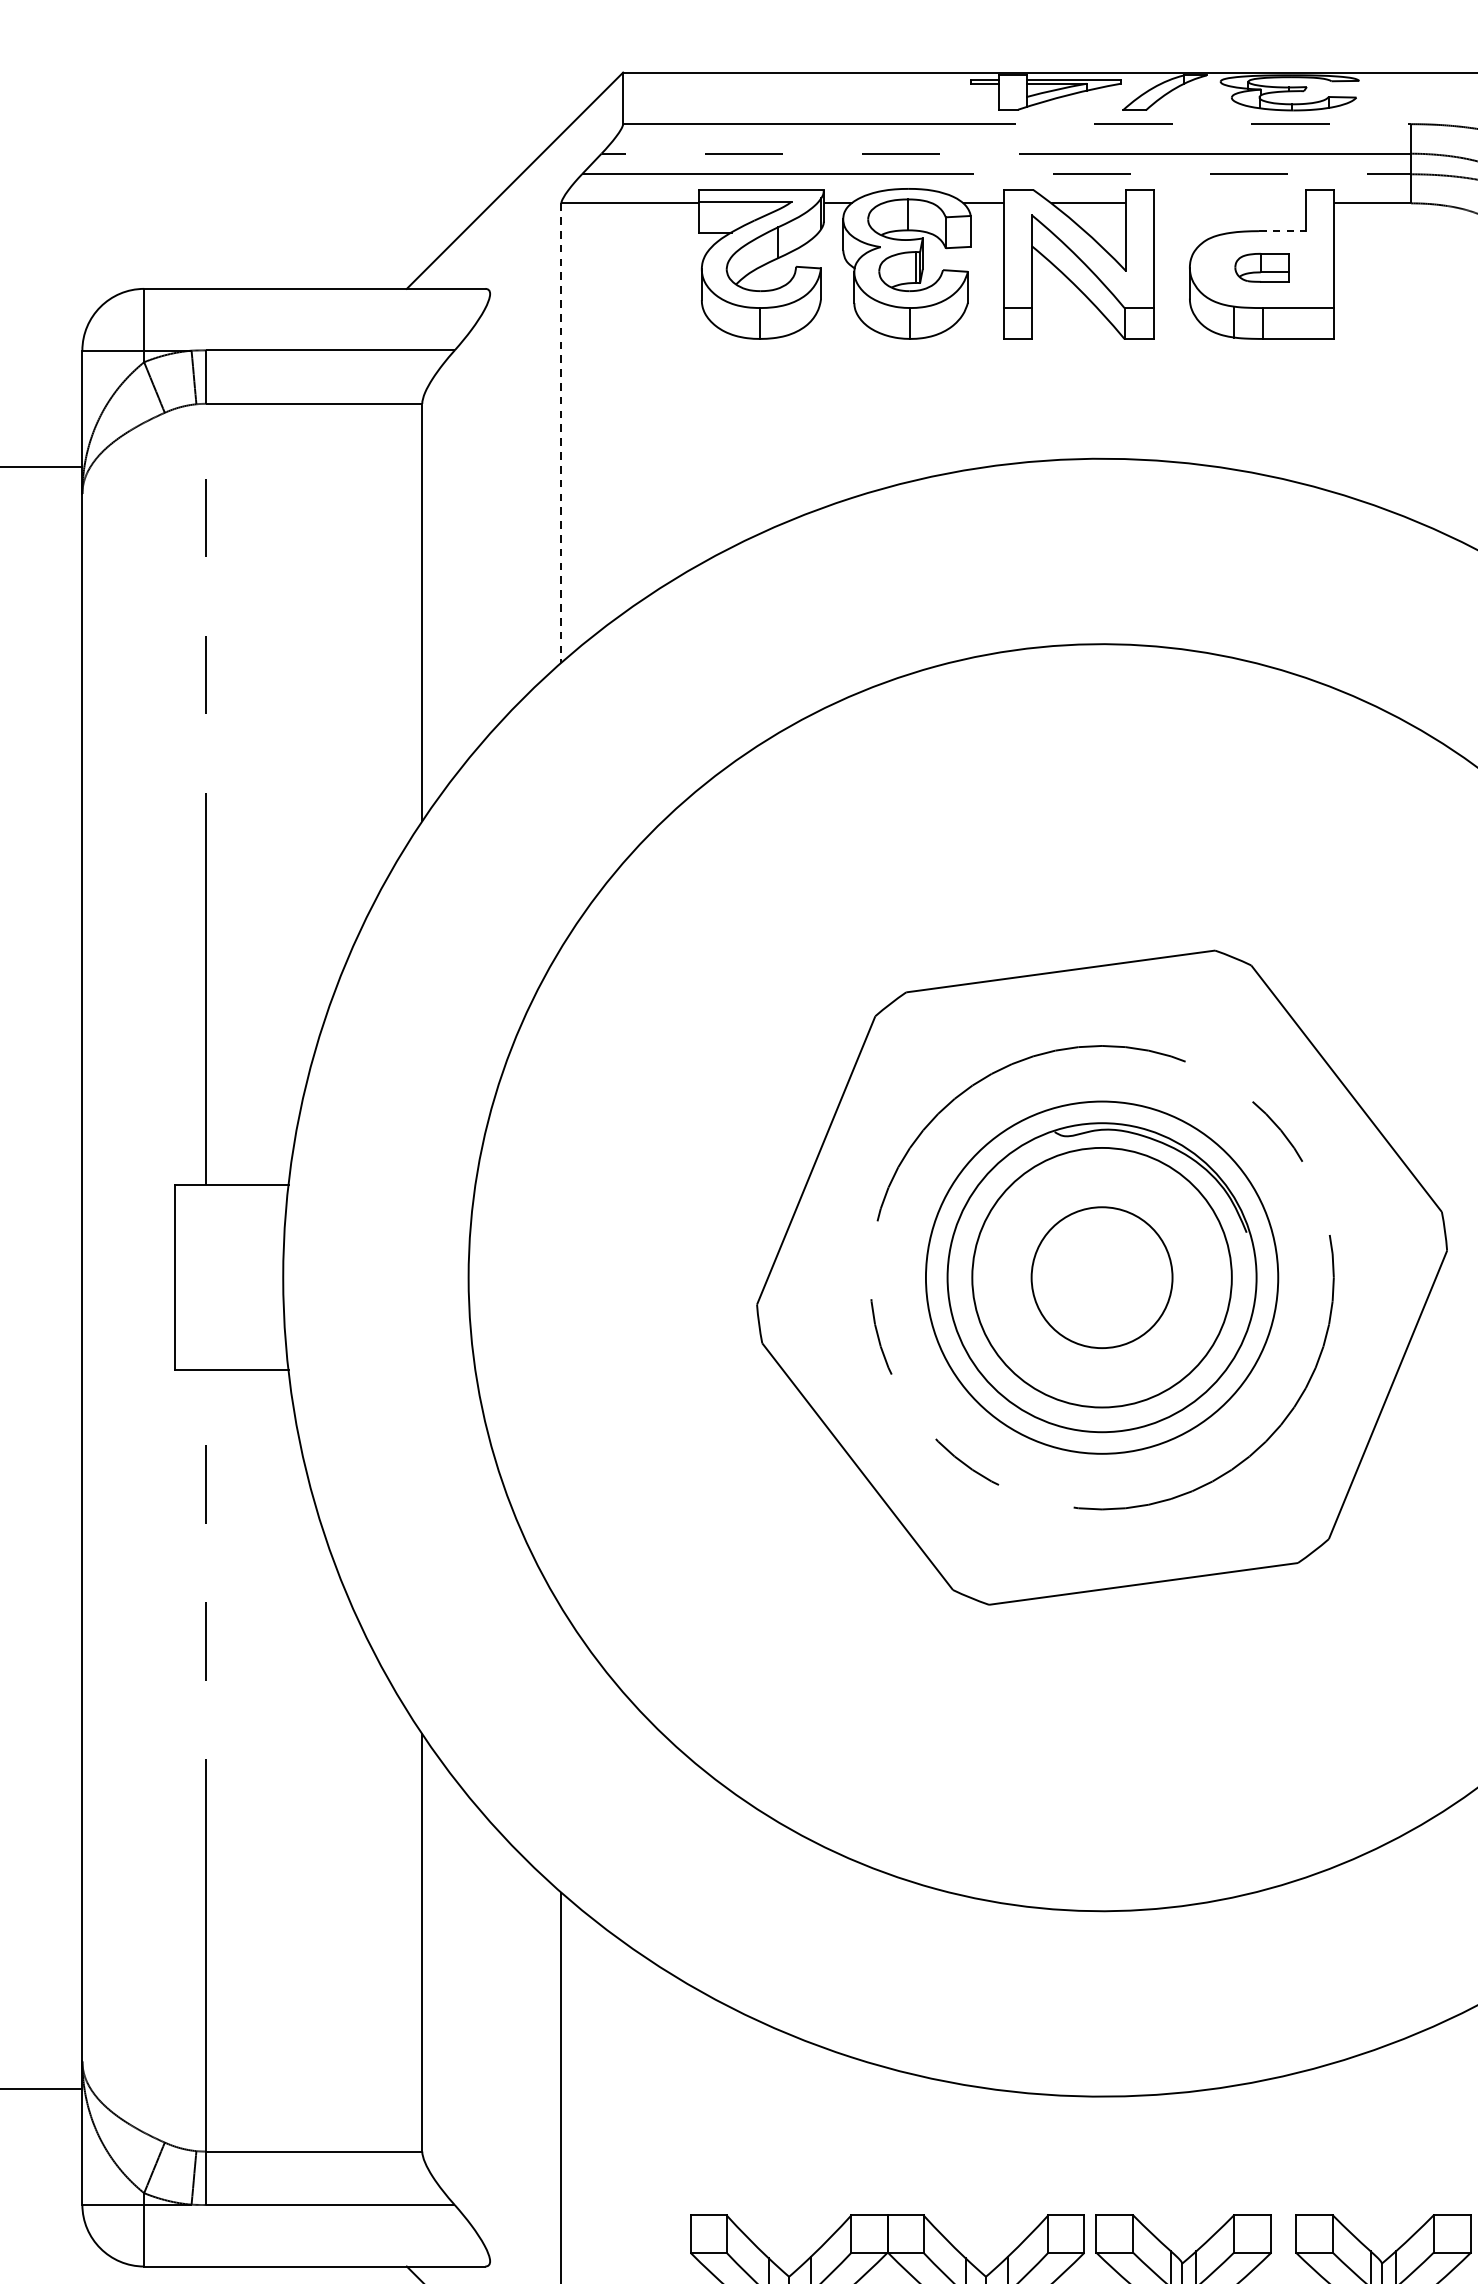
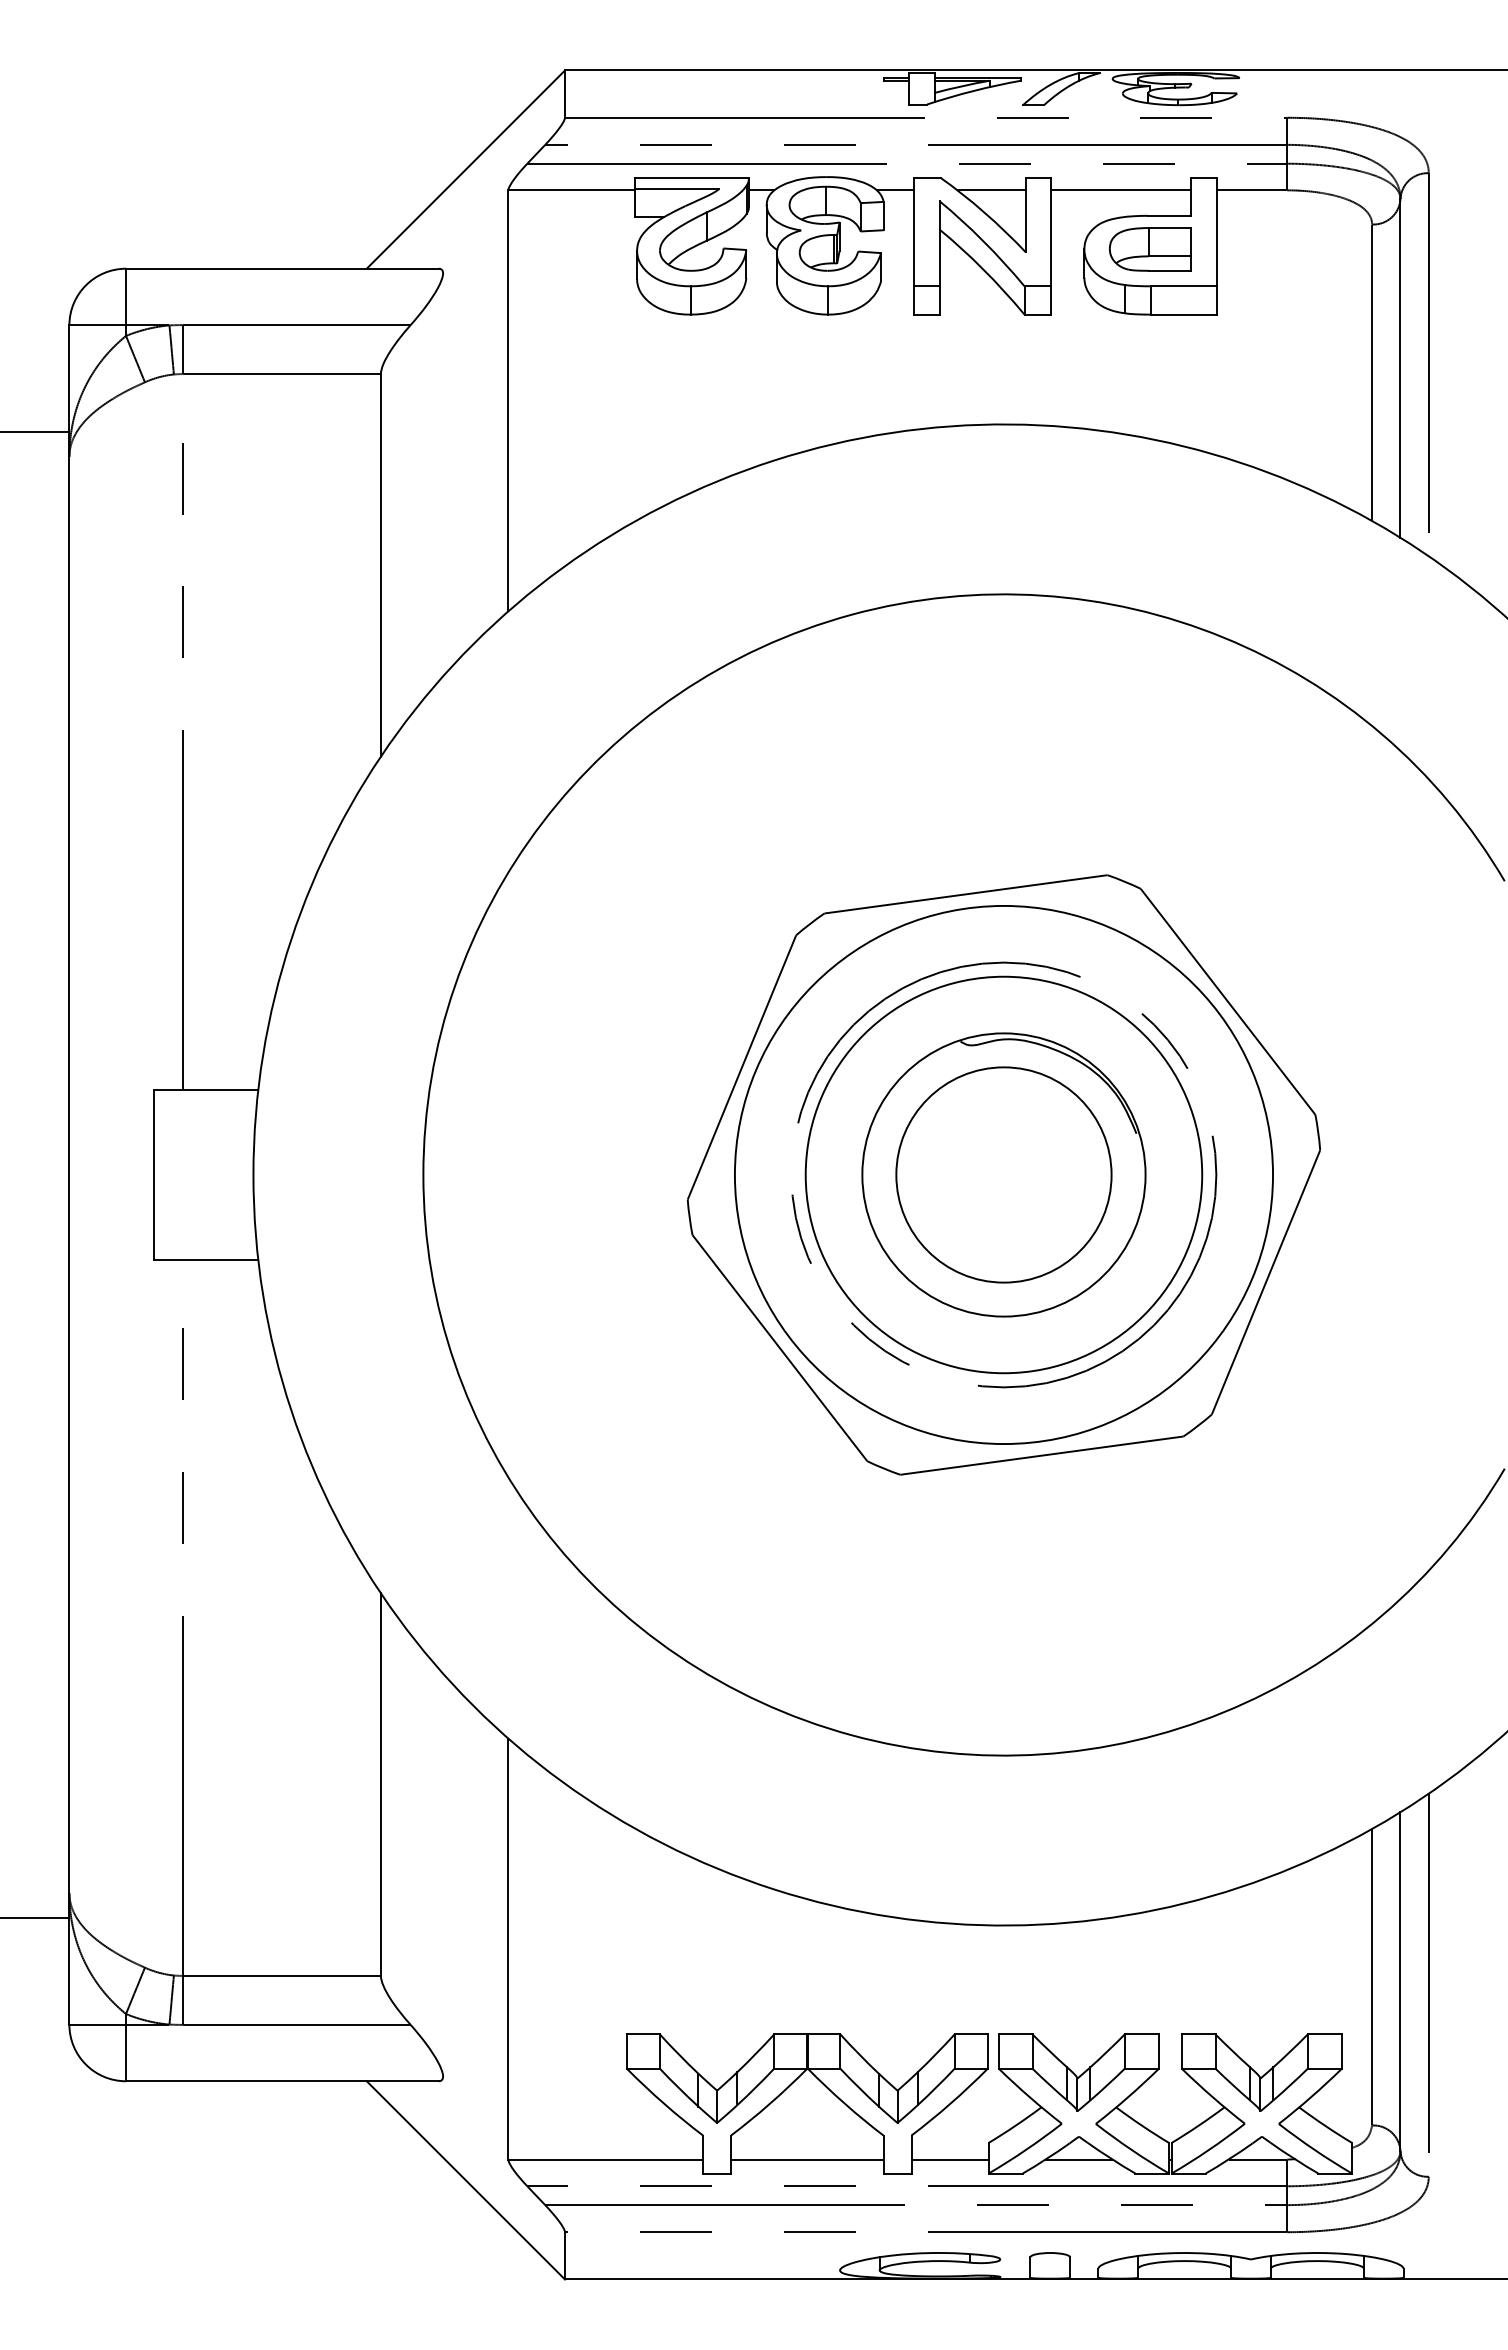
line: (1230, 203) -> (1121, 190), added
line: (1282, 230) -> (1169, 215), dashed -> solid
part: (1261, 267) -> (1150, 249), size x1.67
line: (561, 432) -> (508, 400), dashed -> solid
circle: (1101, 1277) -> (1003, 1174), size x1.67
circle: (1101, 1277) -> (1003, 1174), size x1.67
circle: (1101, 1277) -> (1003, 1174), size x1.67

